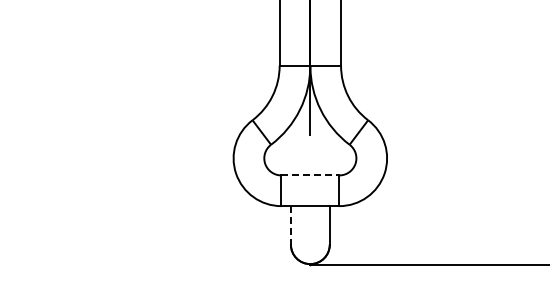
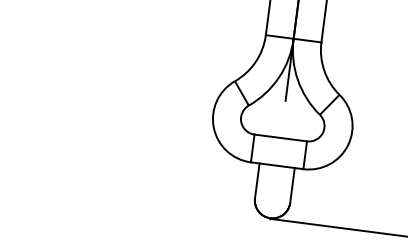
line: (310, 175) -> (280, 138), dashed -> solid
line: (290, 225) -> (256, 180), dashed -> solid

